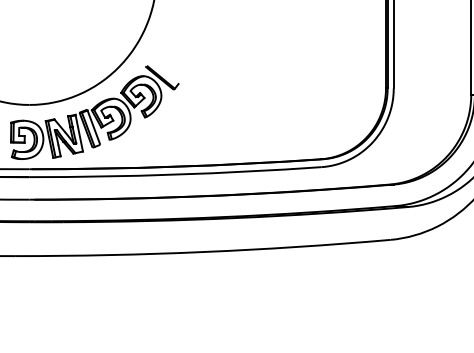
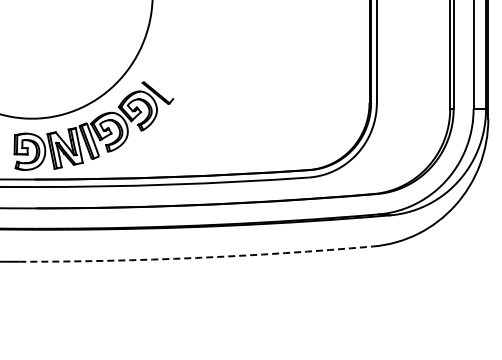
arc: (203, 251) -> (196, 257), solid -> dashed

